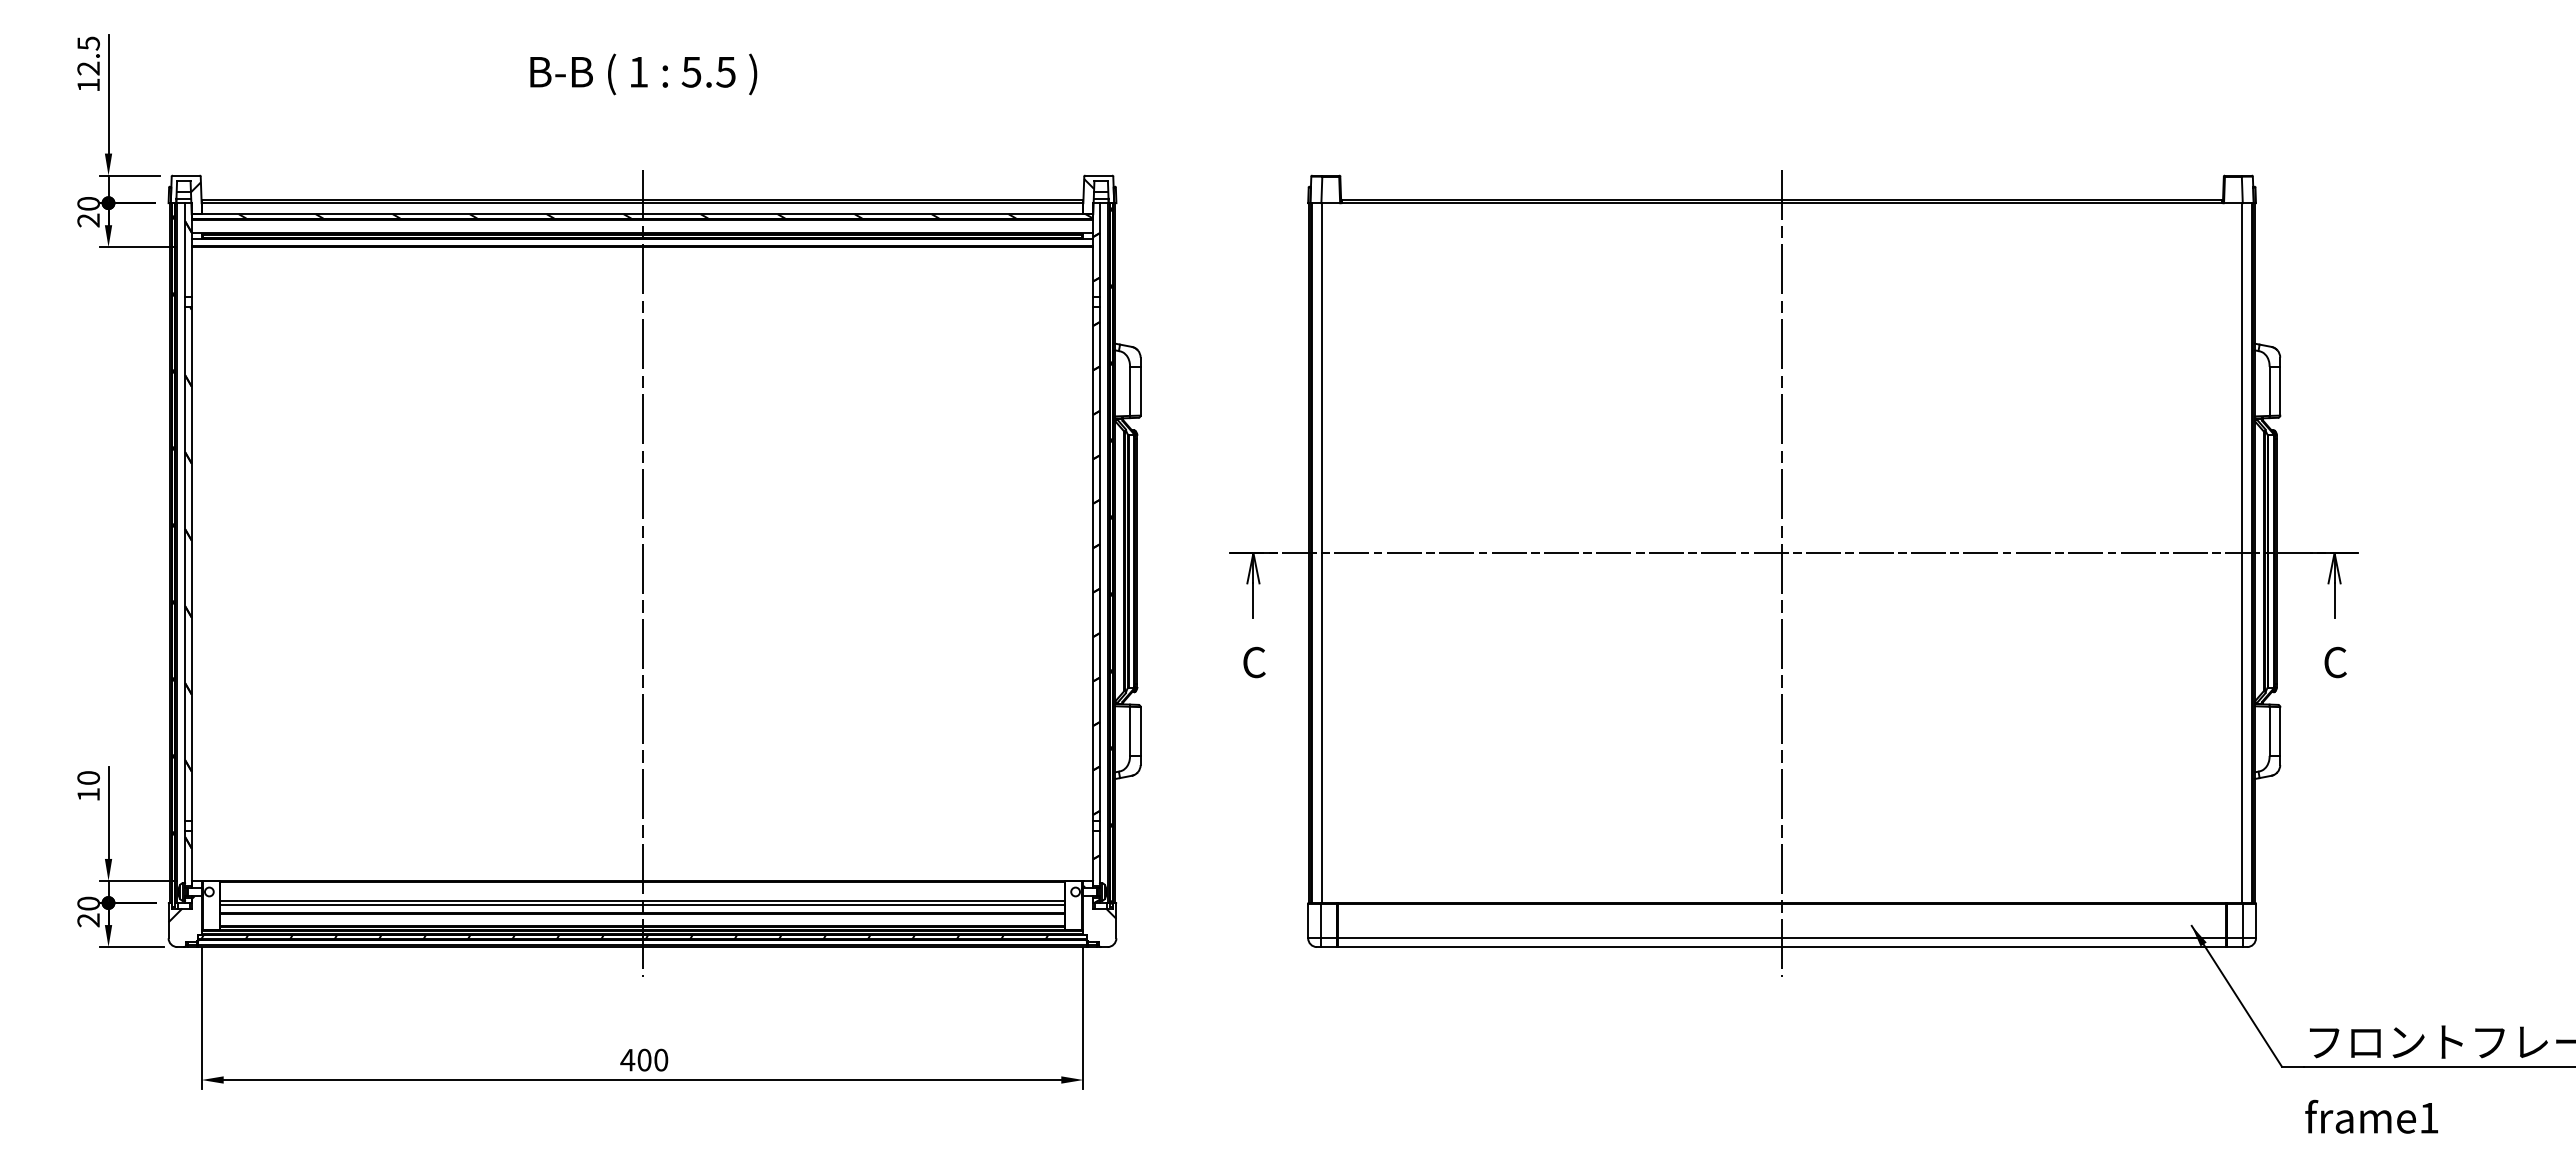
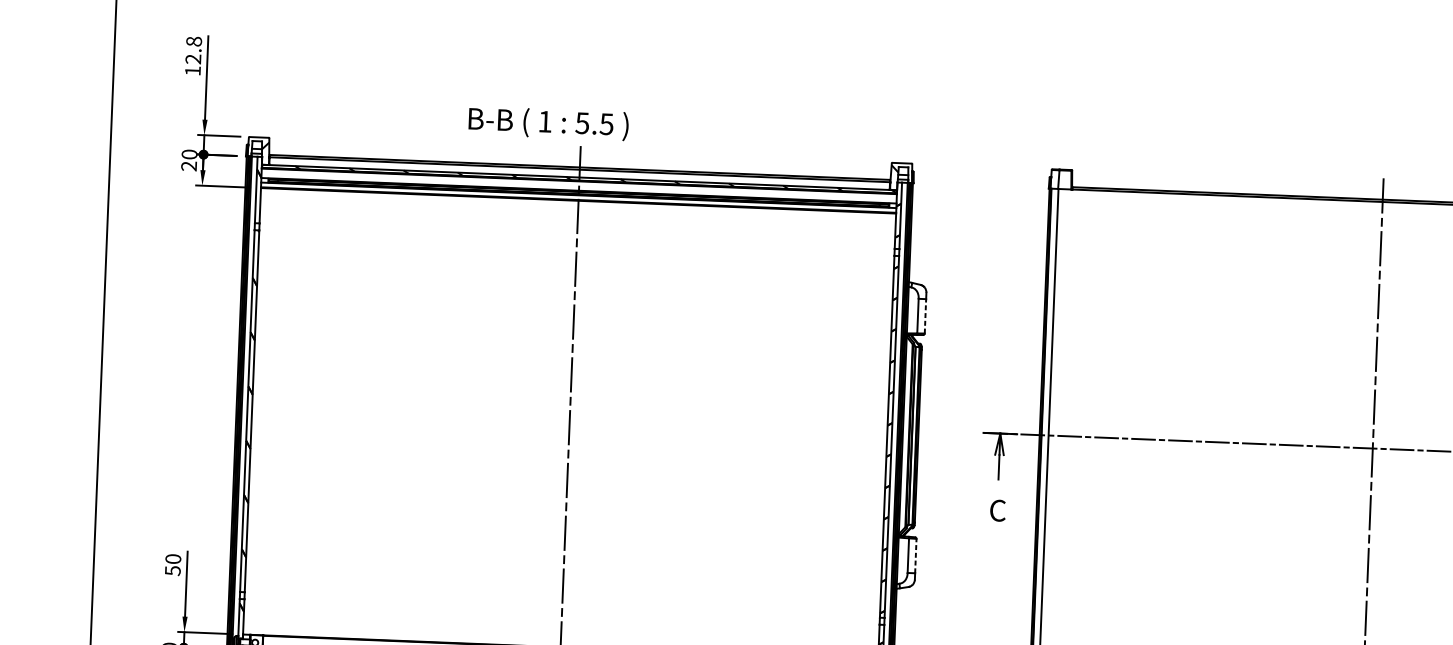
text: (88, 43) -> (194, 41), 12.5 -> 12.8
text: (643, 74) -> (548, 123), moved
line: (1140, 390) -> (925, 315), solid -> dashed
line: (1140, 731) -> (915, 556), solid -> dashed
text: (88, 794) -> (172, 570), 10 -> 50

